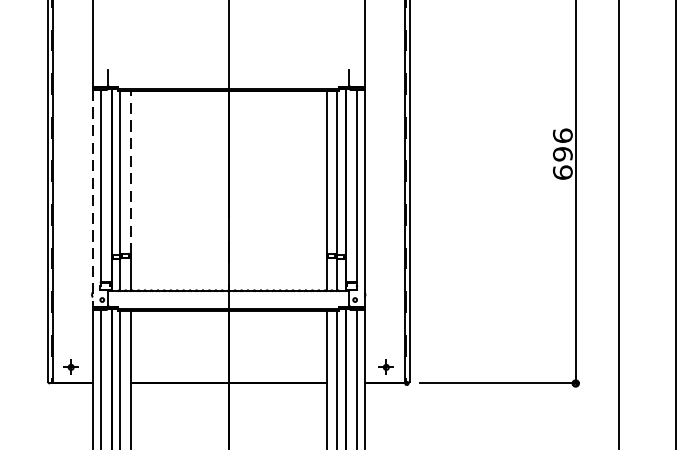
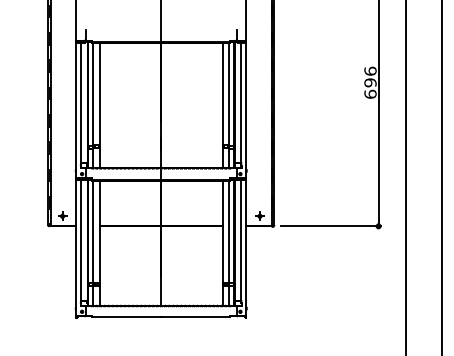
line: (130, 171) -> (99, 93), dashed -> solid
line: (93, 198) -> (76, 110), dashed -> solid

